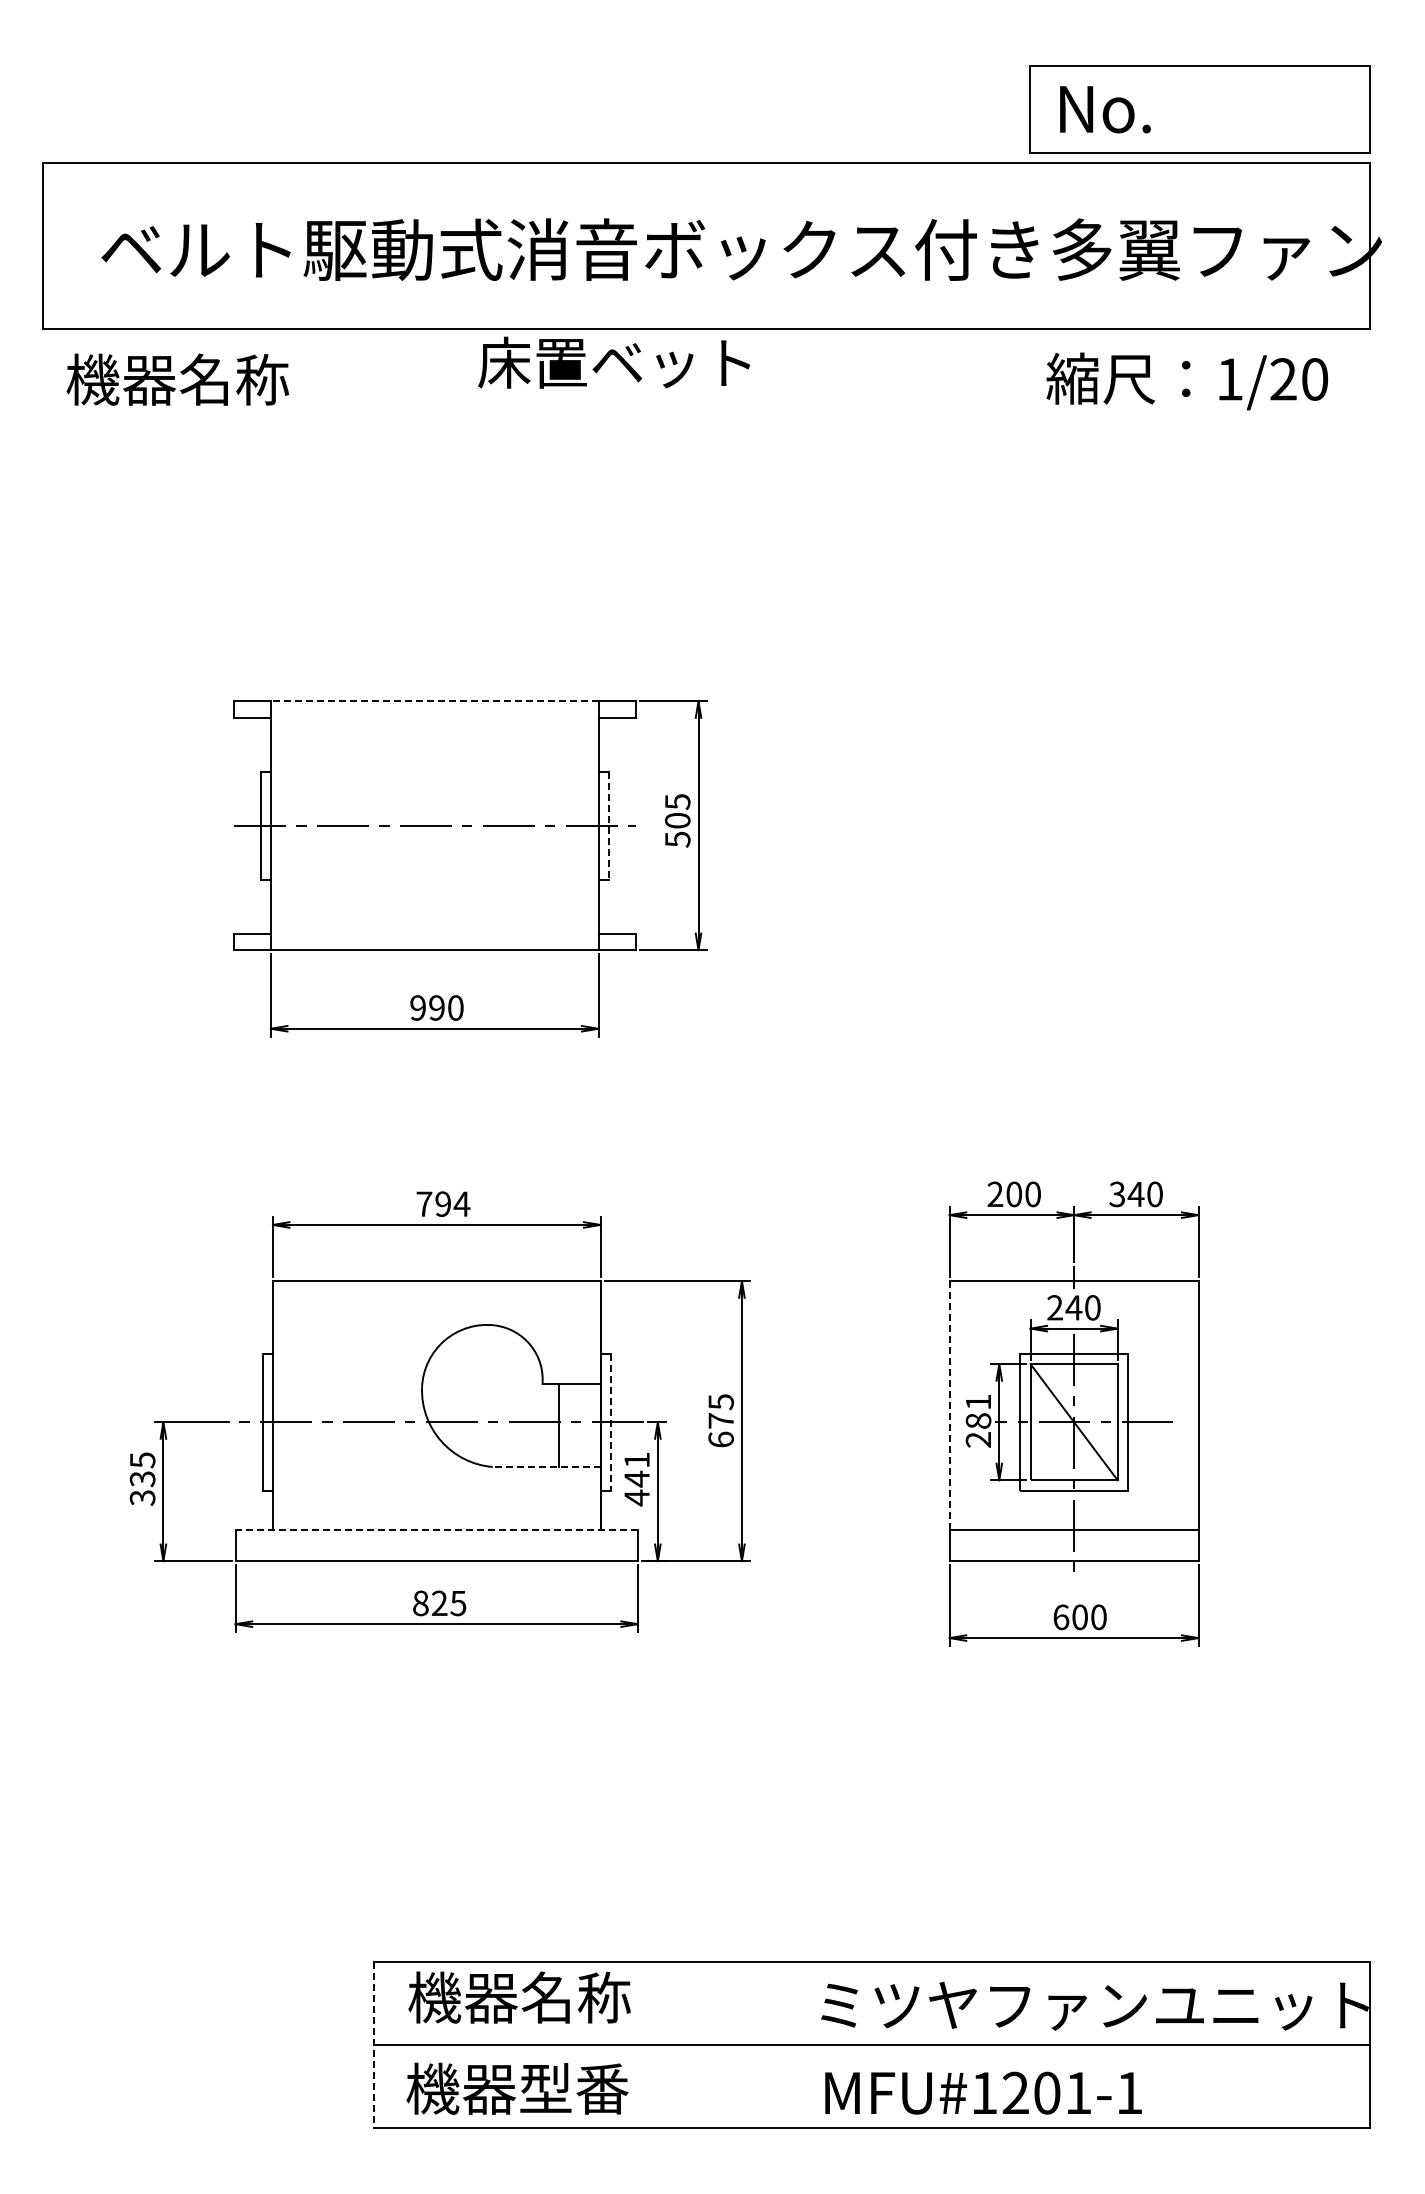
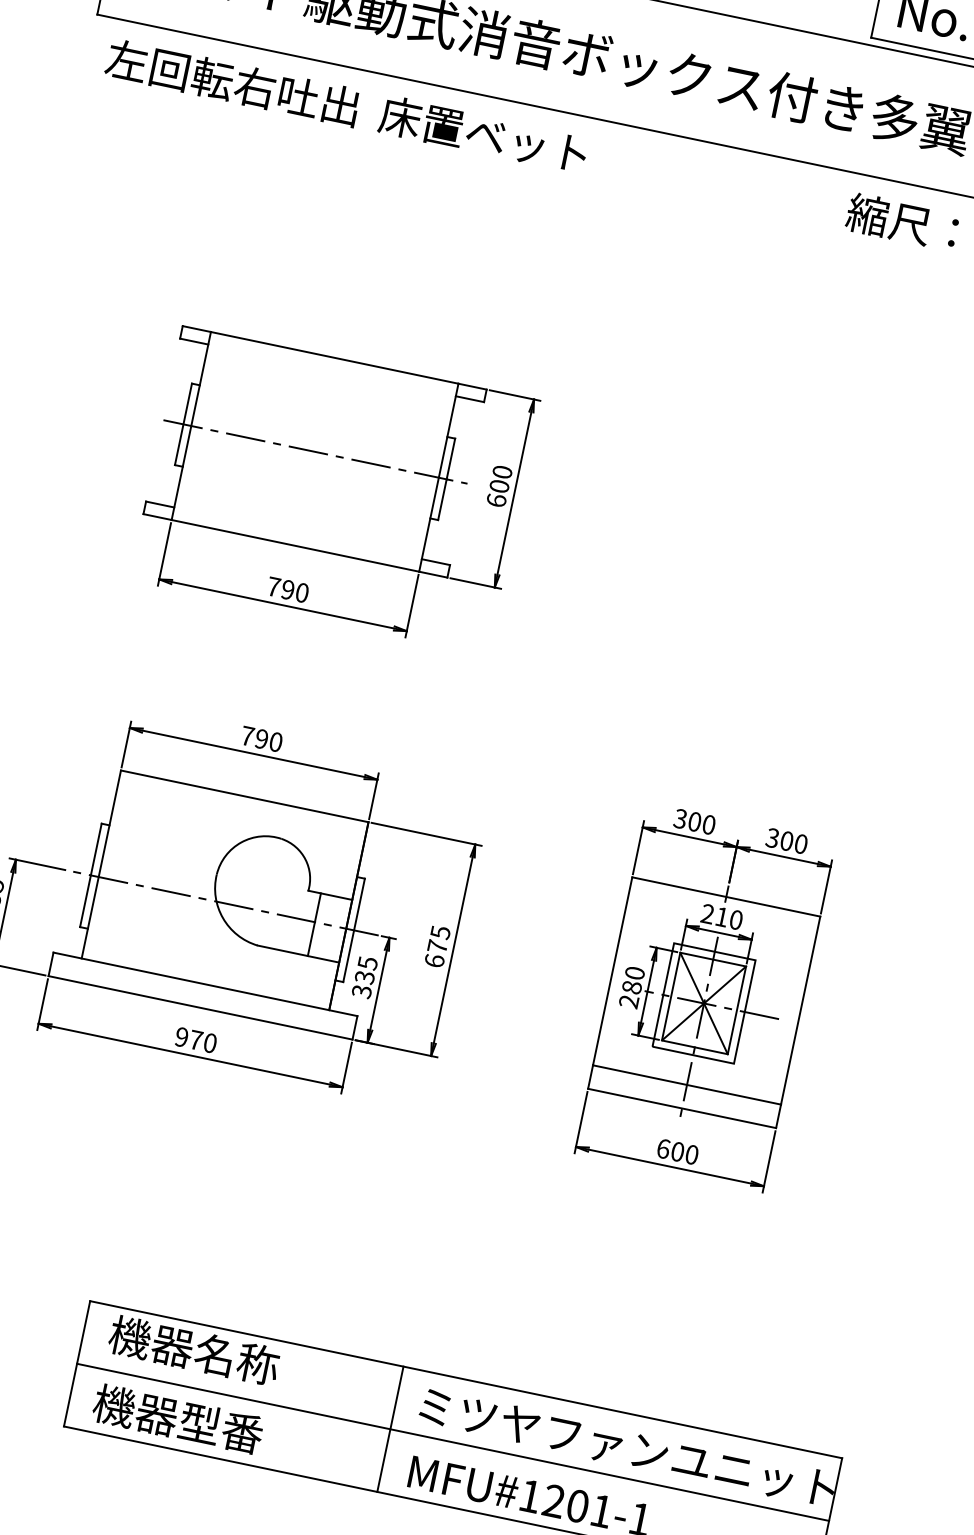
text: (614, 362) -> (483, 134), moved
text: (231, 379) -> (231, 82), 機器名称 -> 左回転右吐出
line: (434, 701) -> (334, 357), dashed -> solid
text: (677, 820) -> (499, 486), 505 -> 600
line: (608, 825) -> (446, 479), dashed -> solid
text: (417, 1007) -> (273, 586), 990 -> 790
text: (995, 1194) -> (680, 819), 200 -> 300
text: (1135, 1194) -> (786, 841), 340 -> 300
text: (461, 1203) -> (275, 741), 794 -> 790
text: (1073, 1307) -> (721, 916), 240 -> 210
text: (978, 1401) -> (635, 972), 281 -> 280
line: (949, 1406) -> (612, 971), dashed -> solid
line: (610, 1422) -> (353, 930), dashed -> solid
line: (1073, 1422) -> (703, 1003), added
line: (546, 1467) -> (298, 954), dashed -> solid
text: (636, 1479) -> (364, 977), 441 -> 335
line: (436, 1530) -> (205, 984), dashed -> solid
text: (439, 1603) -> (195, 1040), 825 -> 970
line: (374, 2045) -> (77, 1364), dashed -> solid
line: (789, 2045) -> (390, 1429), added

